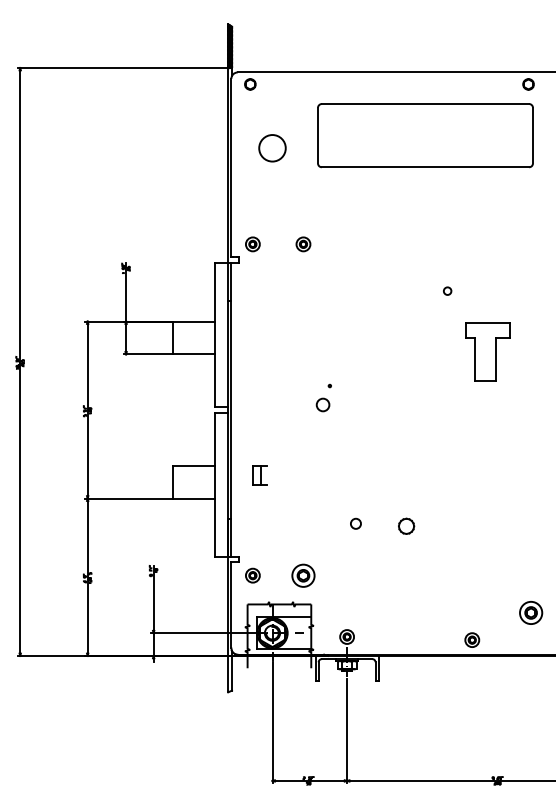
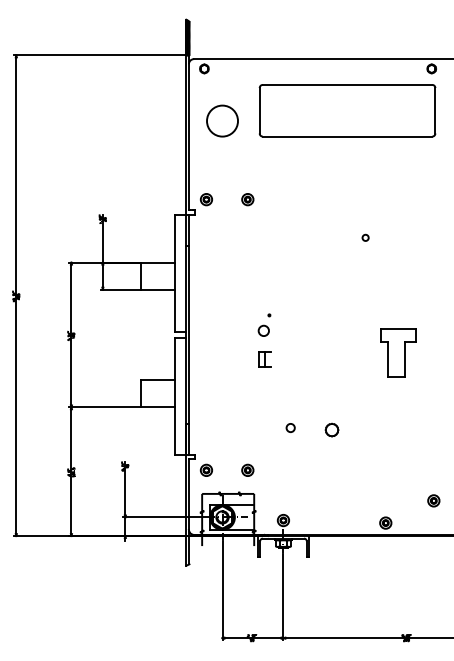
circle: (272, 148) -> (222, 121), size x1.43
part: (487, 351) -> (398, 352), moved
part: (259, 475) -> (264, 359), moved
part: (303, 575) -> (247, 470), size x0.62
part: (530, 612) -> (433, 500), size x0.62

